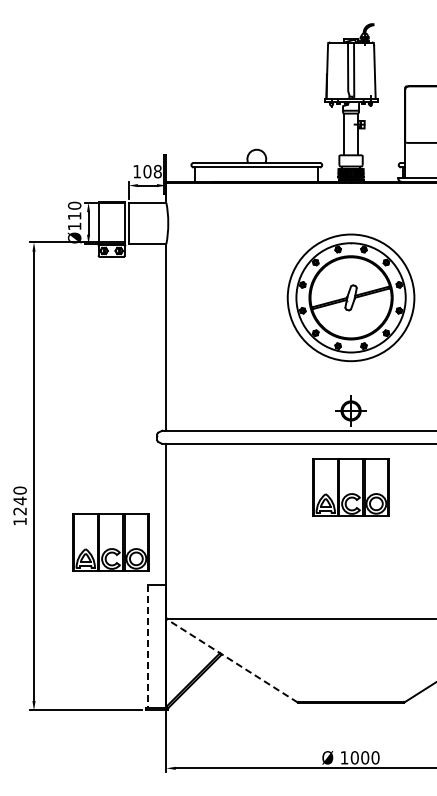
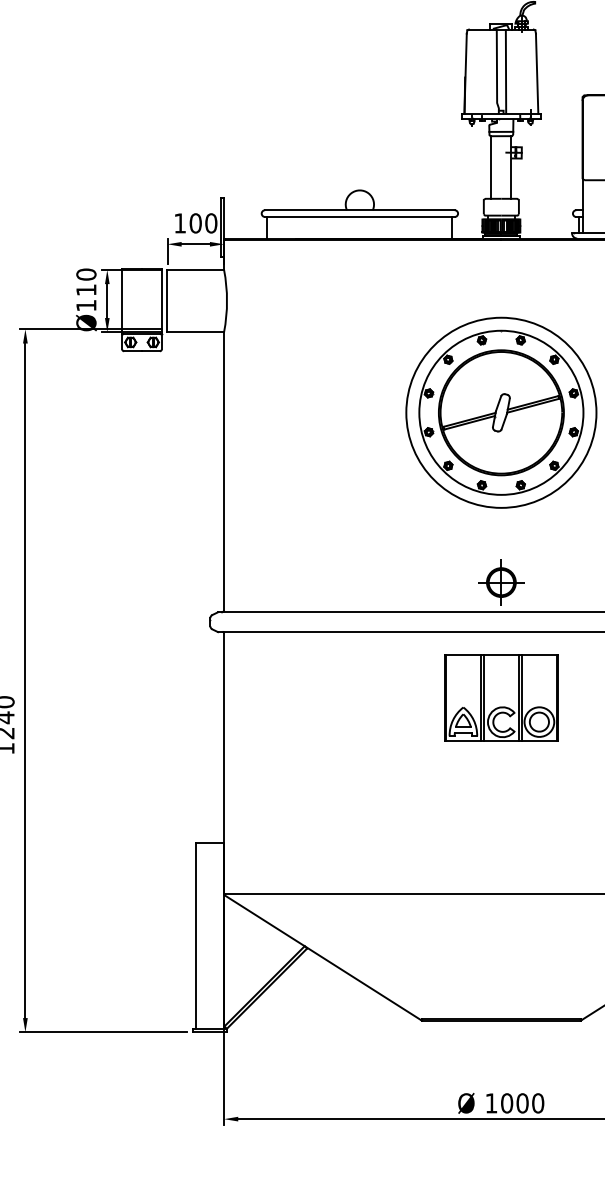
text: (157, 171) -> (210, 223), 108 -> 100
part: (110, 542) -> (140, 780), removed
line: (147, 646) -> (195, 936), dashed -> solid
line: (232, 660) -> (323, 957), dashed -> solid

